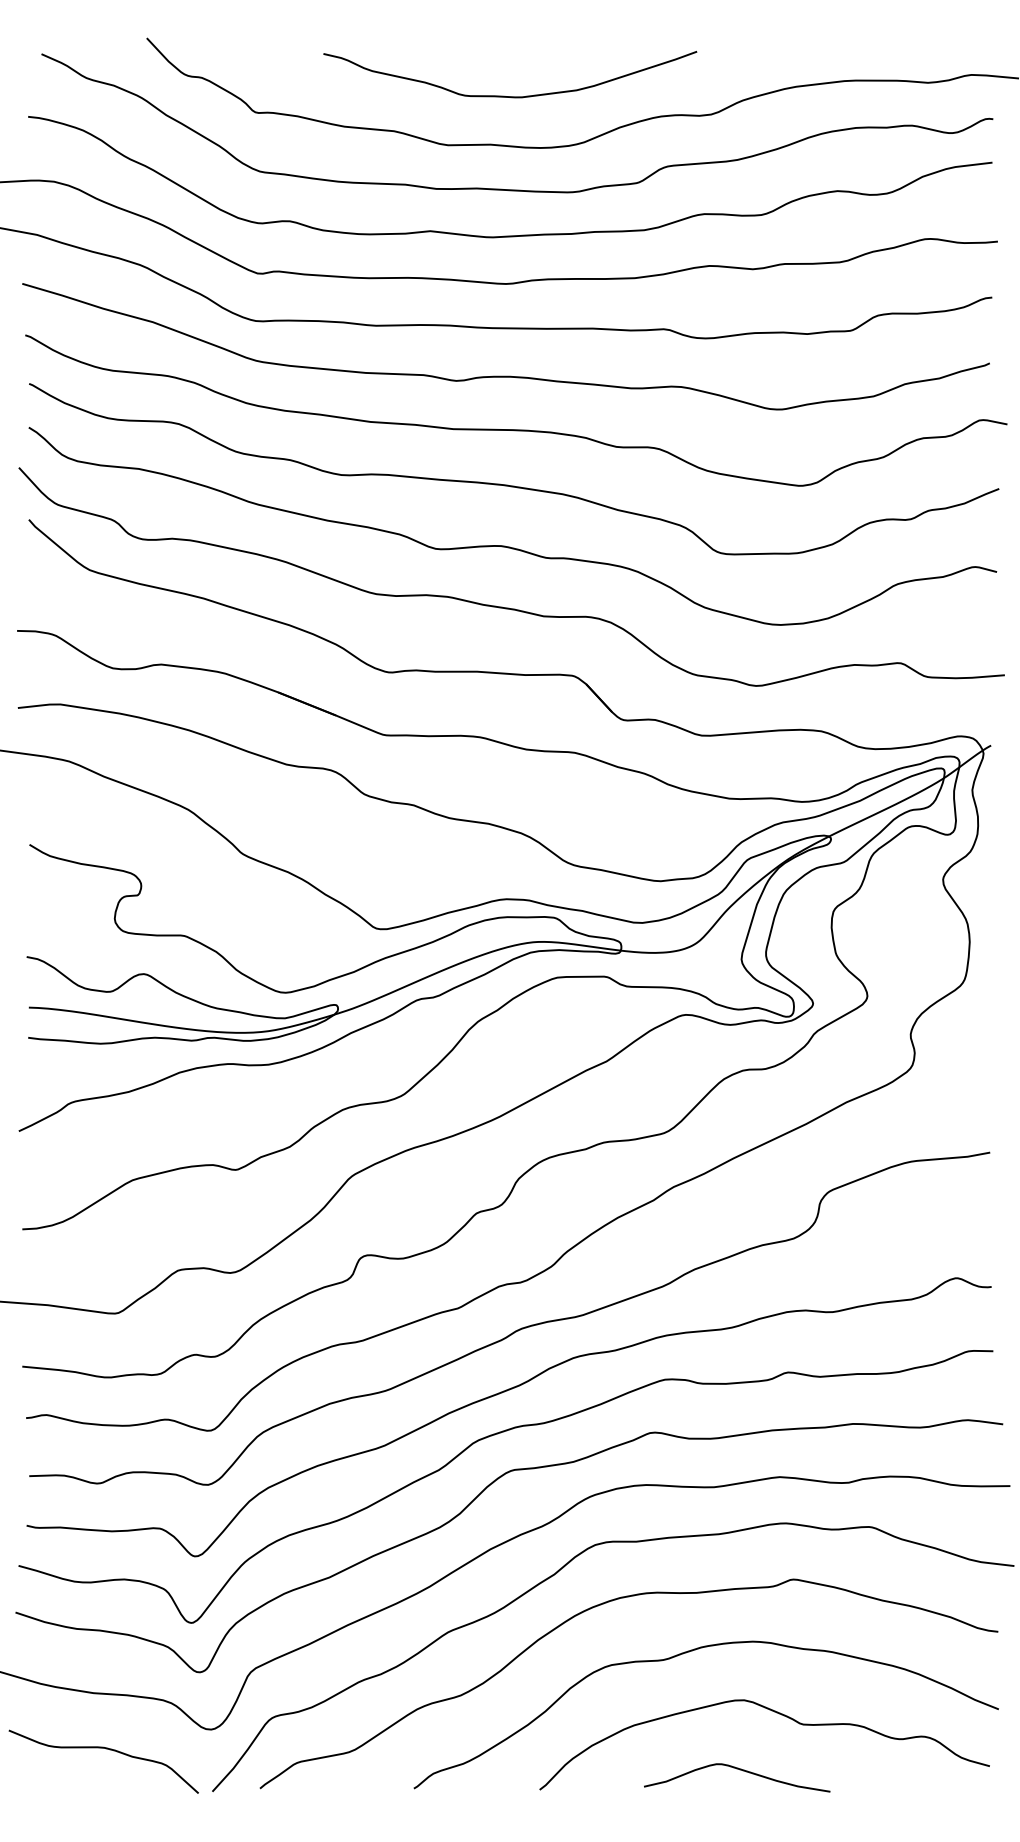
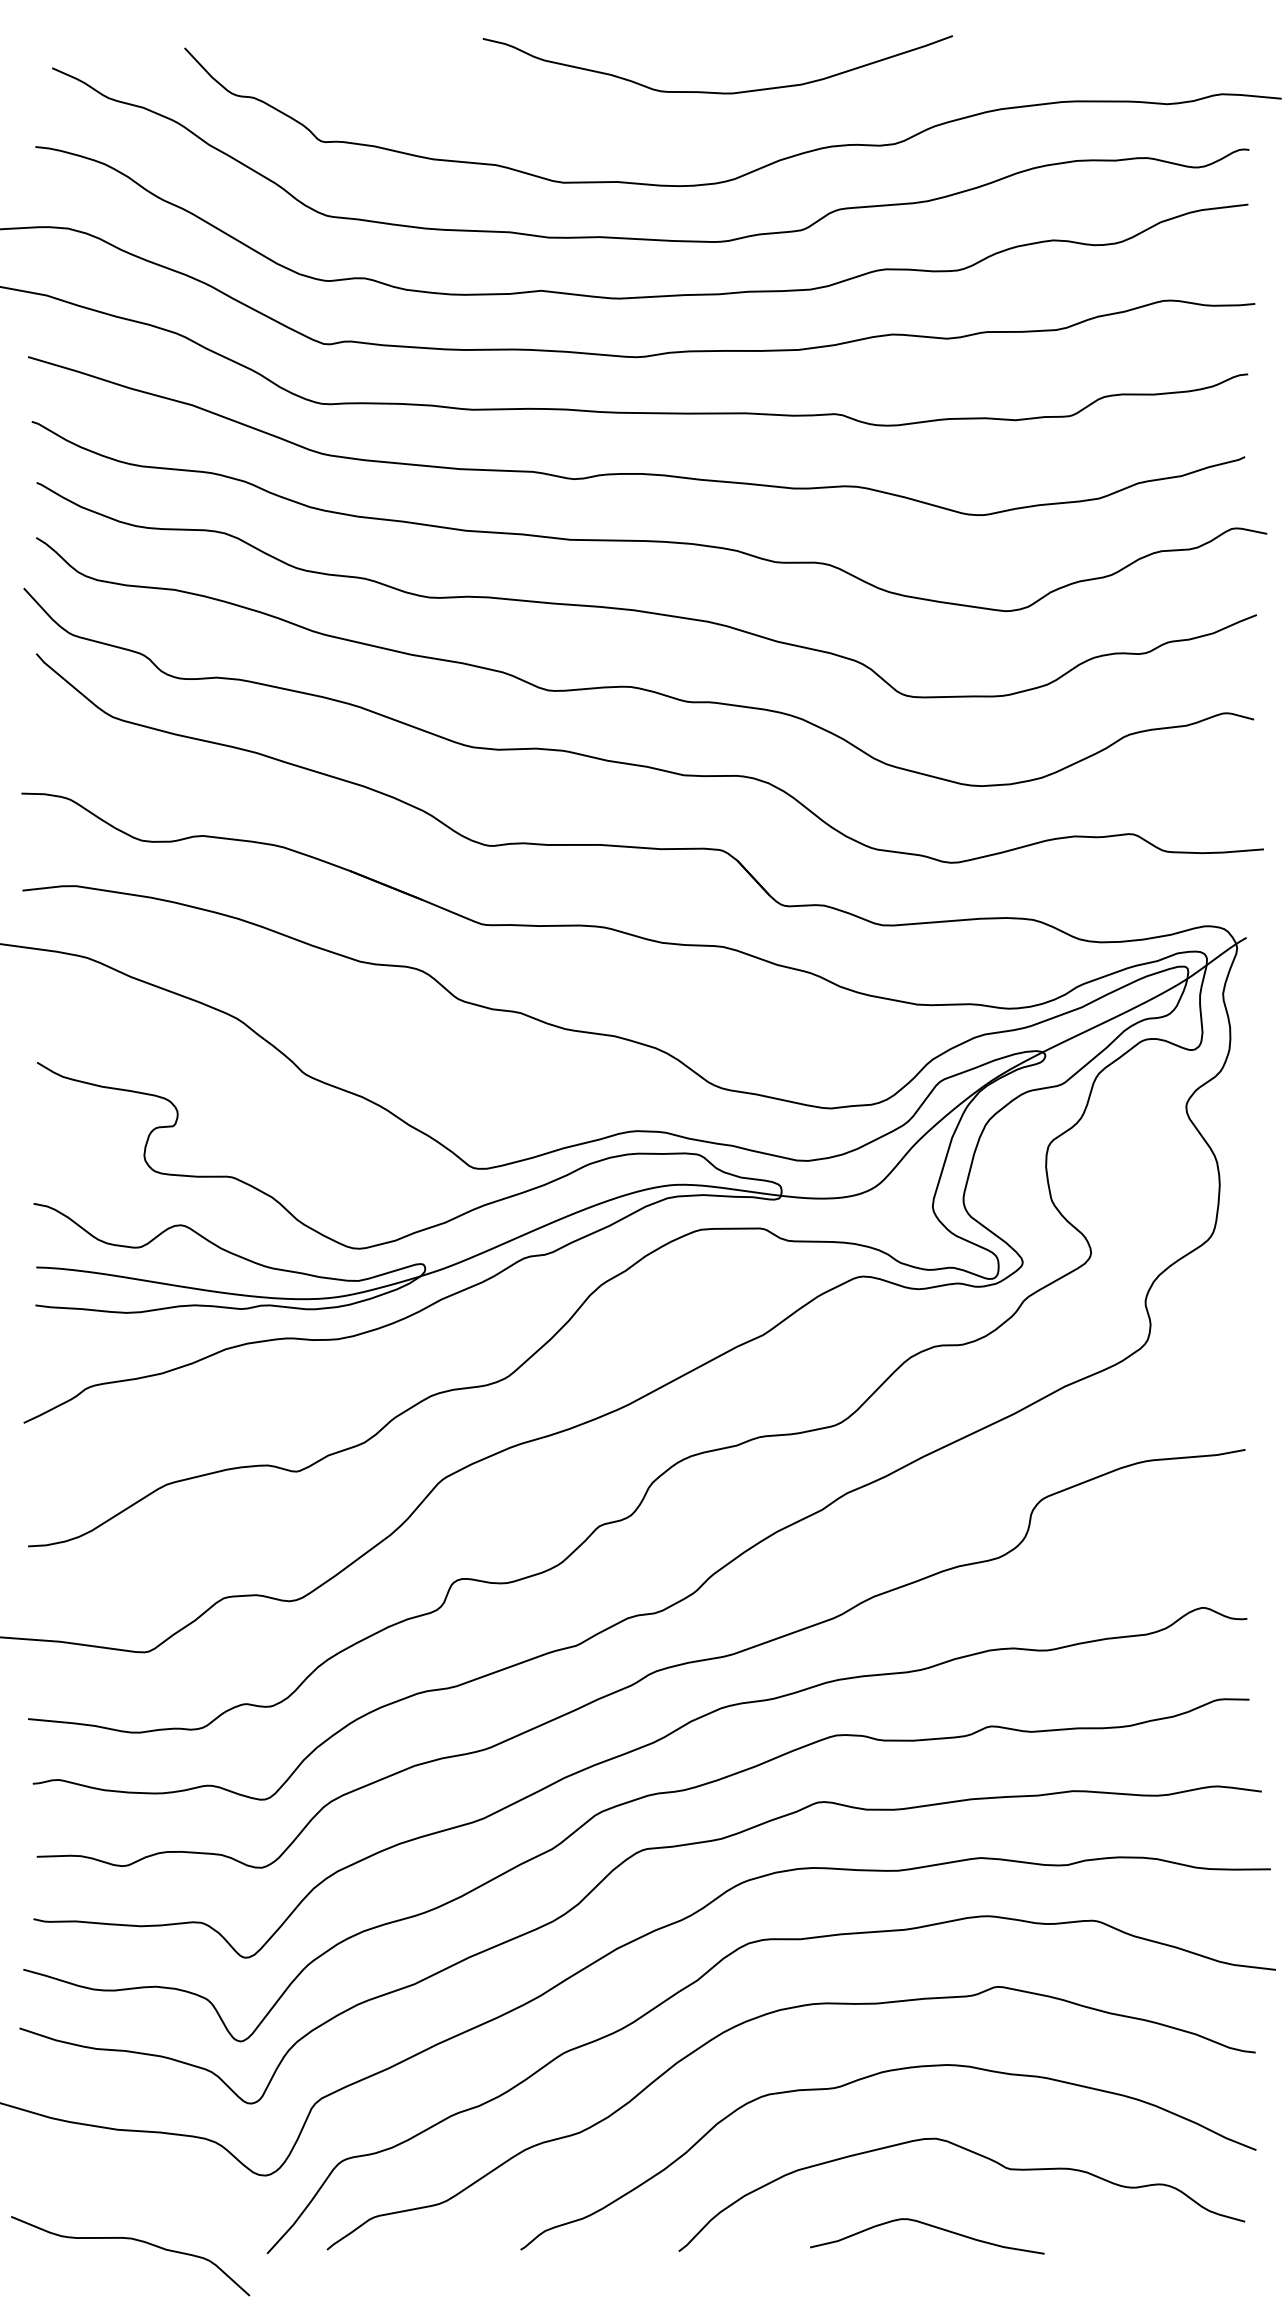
curve: (504, 95) -> (710, 91), moved
curve: (106, 1749) -> (134, 2240), moved

